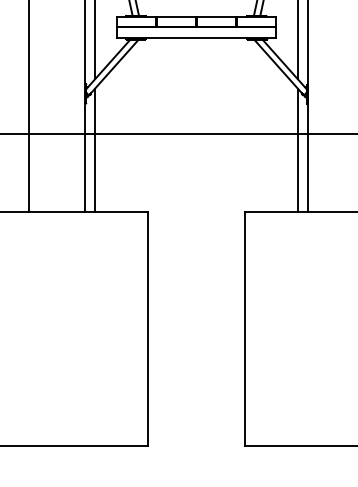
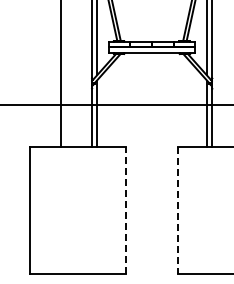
line: (147, 327) -> (125, 210), solid -> dashed
line: (245, 329) -> (178, 211), solid -> dashed

